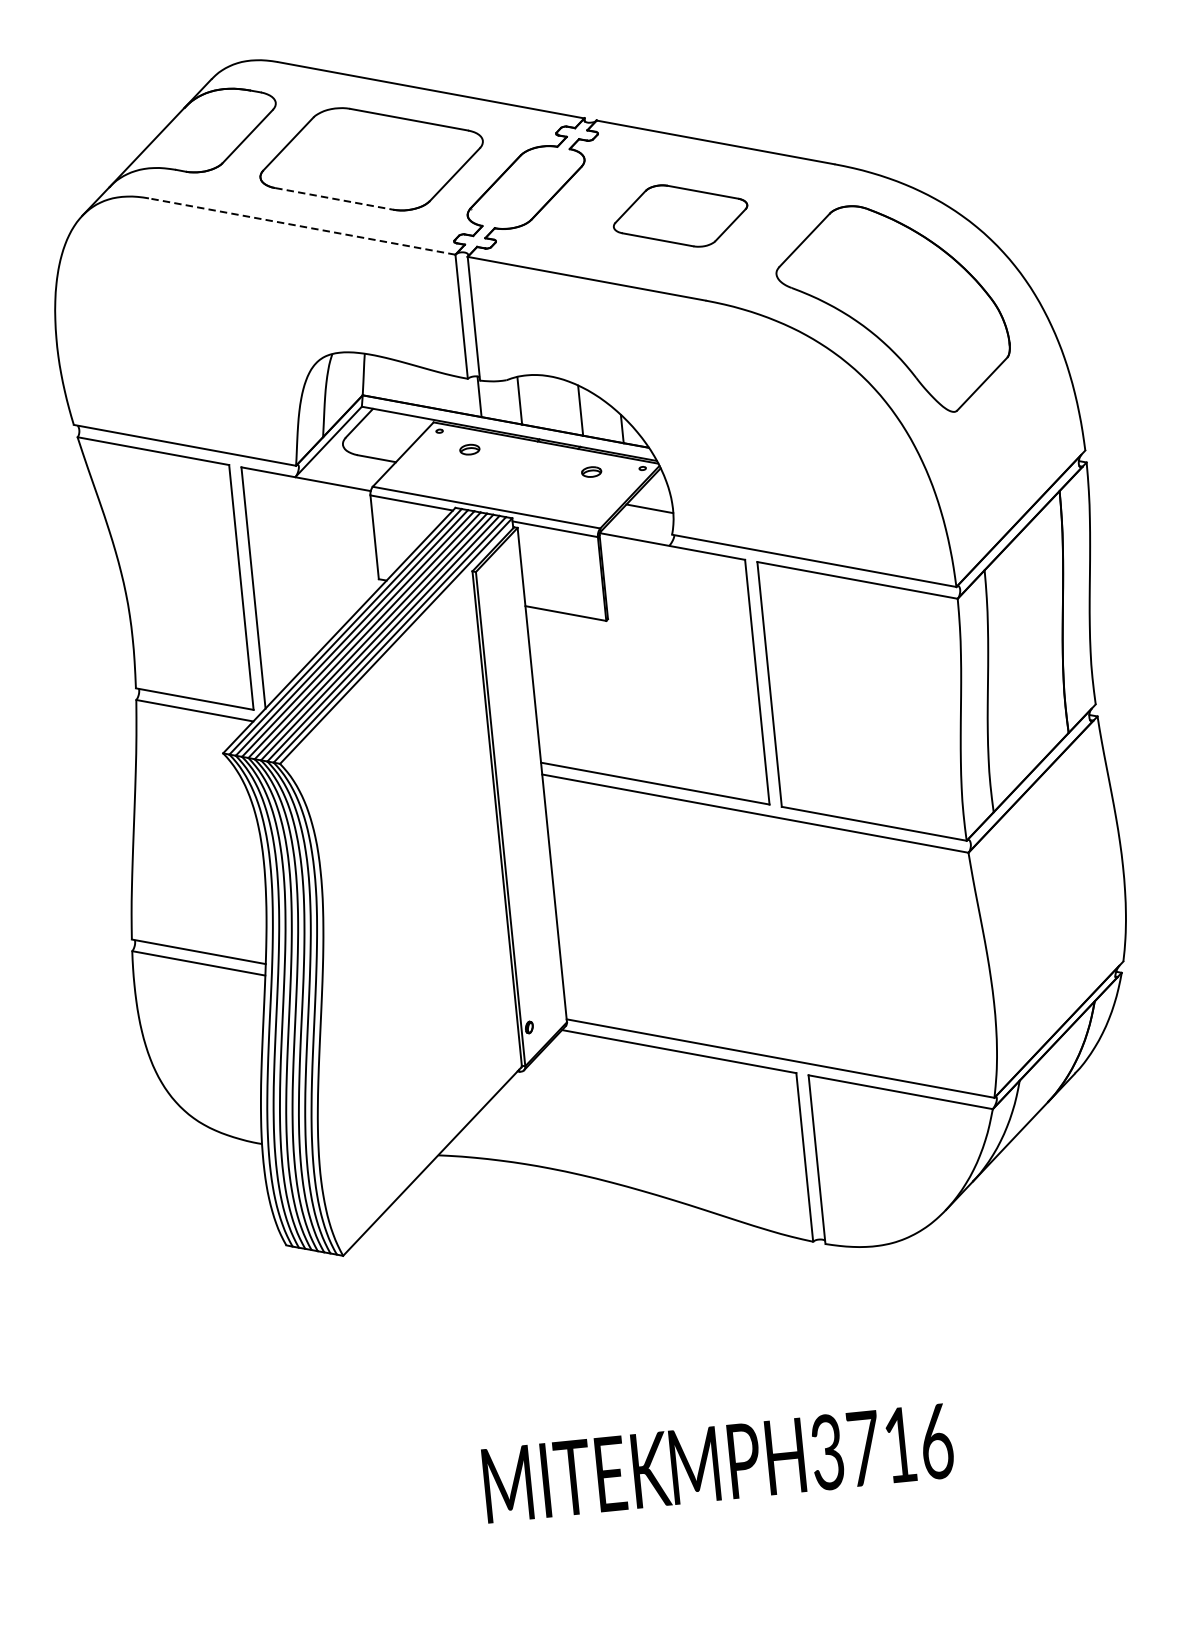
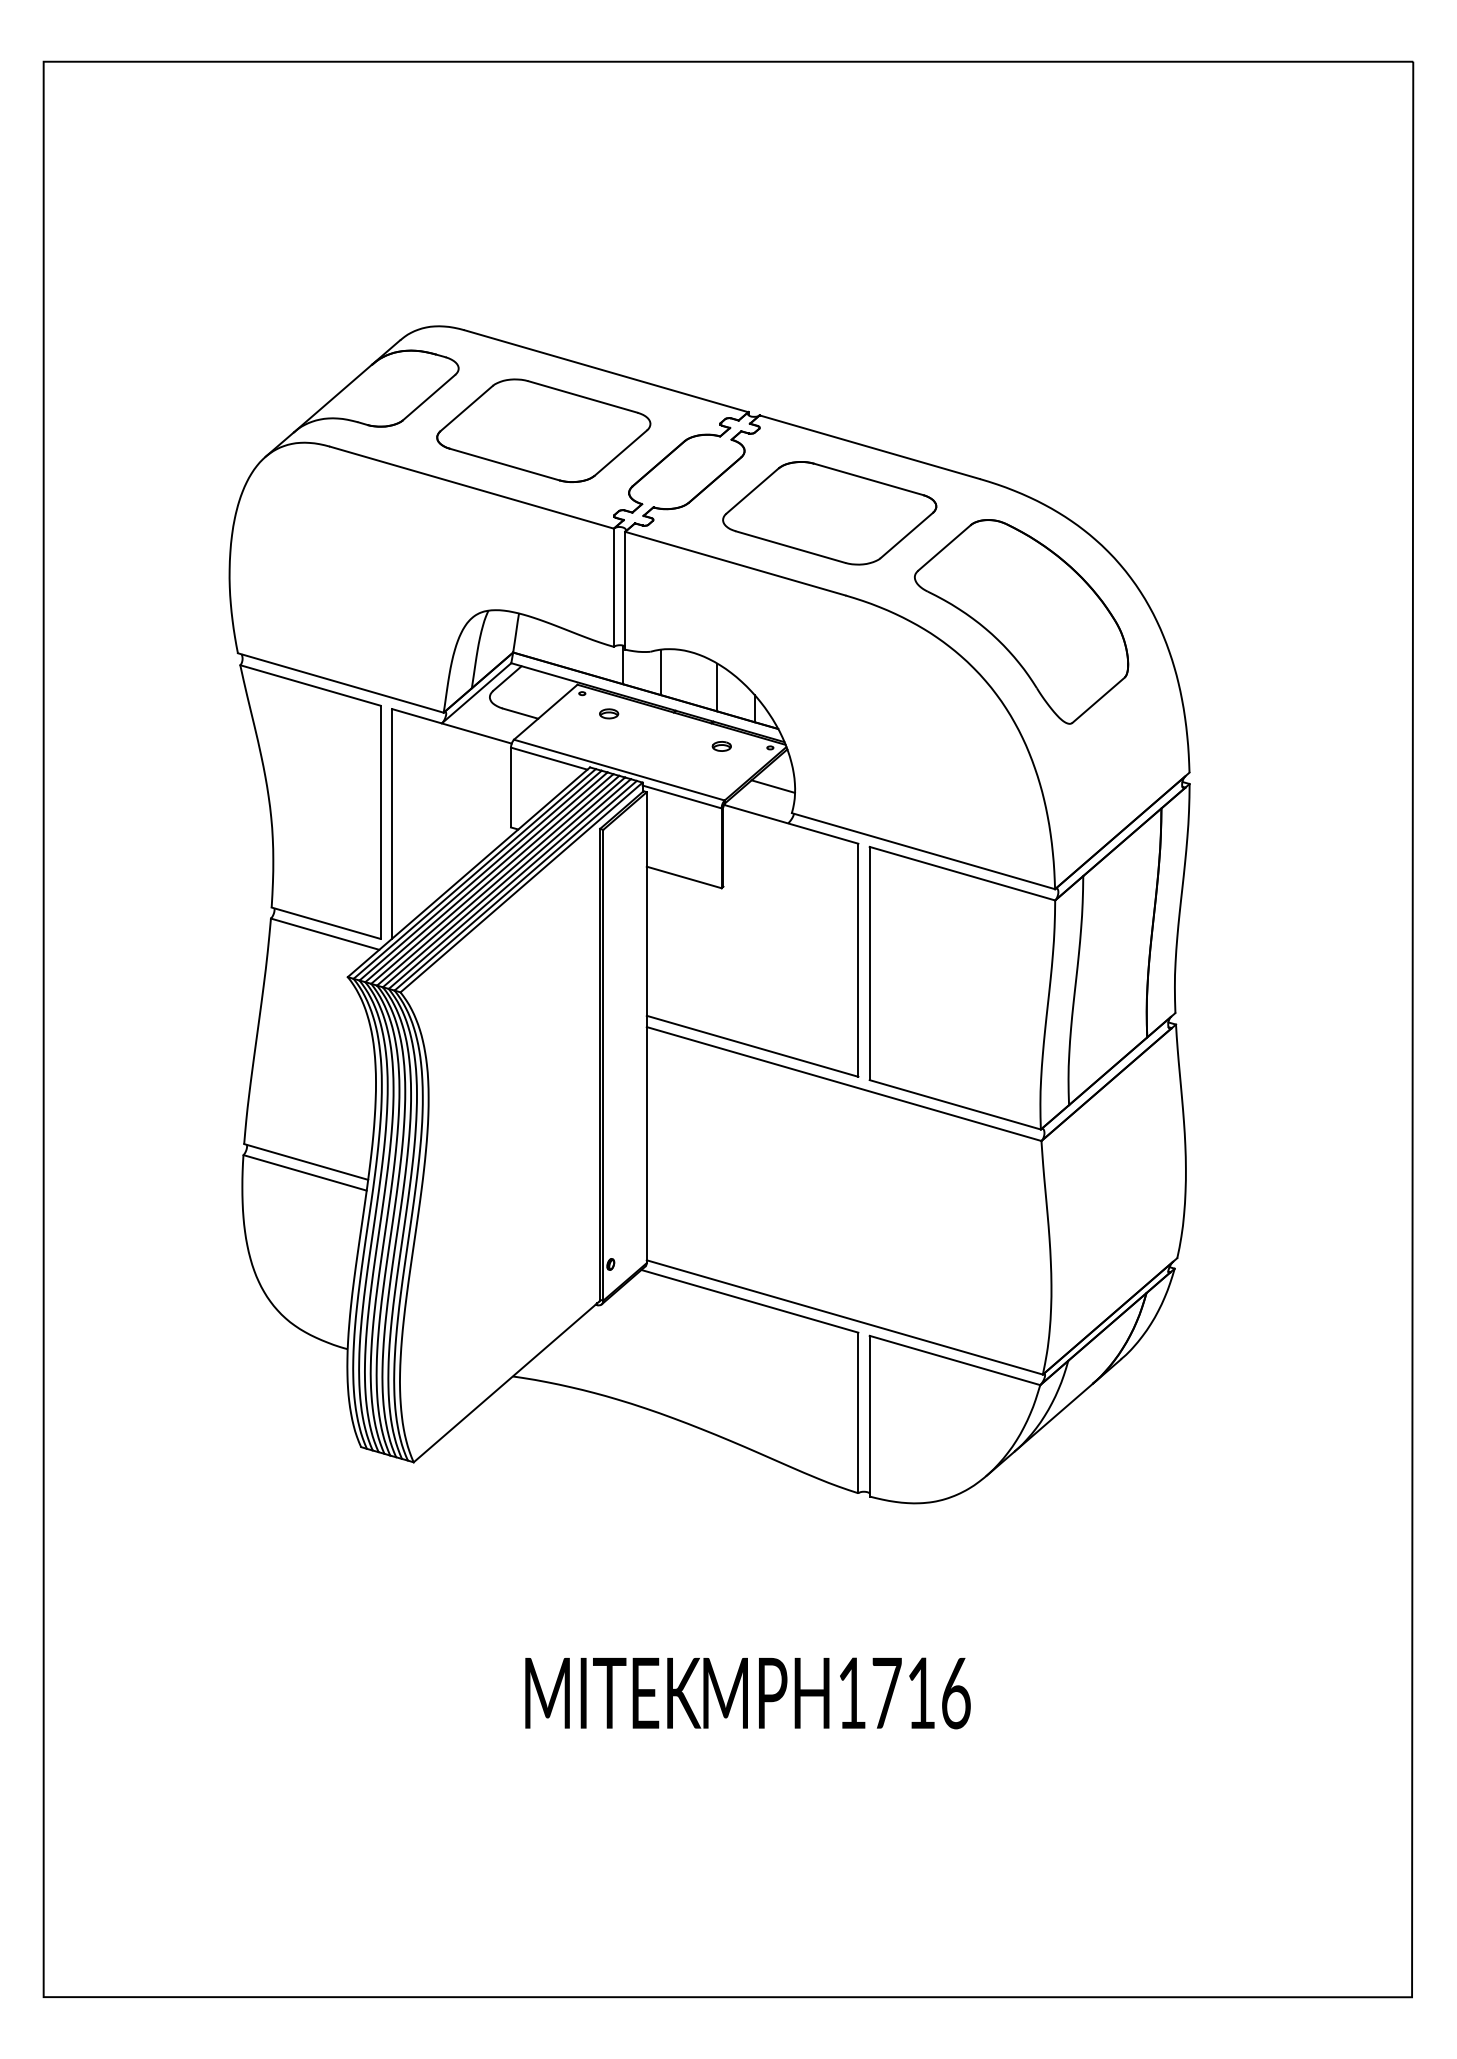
line: (333, 198) -> (504, 464), dashed -> solid
part: (680, 216) -> (829, 513), size x1.67
line: (301, 226) -> (471, 487), dashed -> solid
text: (826, 1452) -> (851, 1693), MPH3716 -> MPH1716

